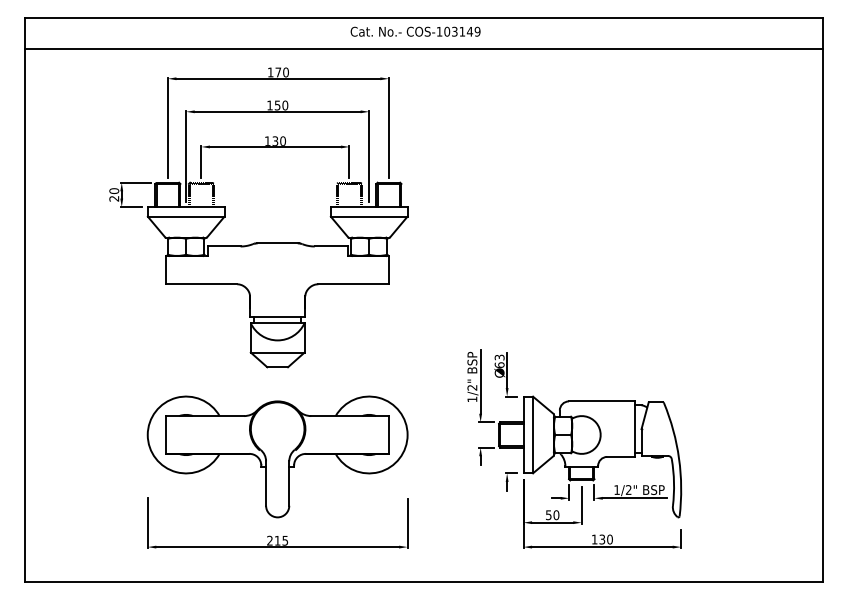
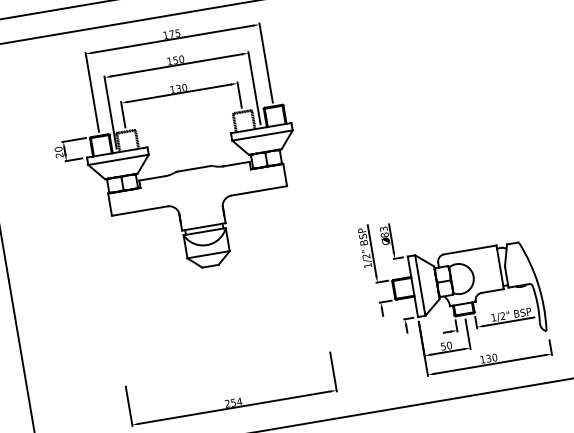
text: (285, 72) -> (177, 33), 170 -> 175
text: (499, 365) -> (384, 235), 63 -> 83
part: (277, 456) -> (222, 336), removed
text: (281, 540) -> (236, 401), 215 -> 254

